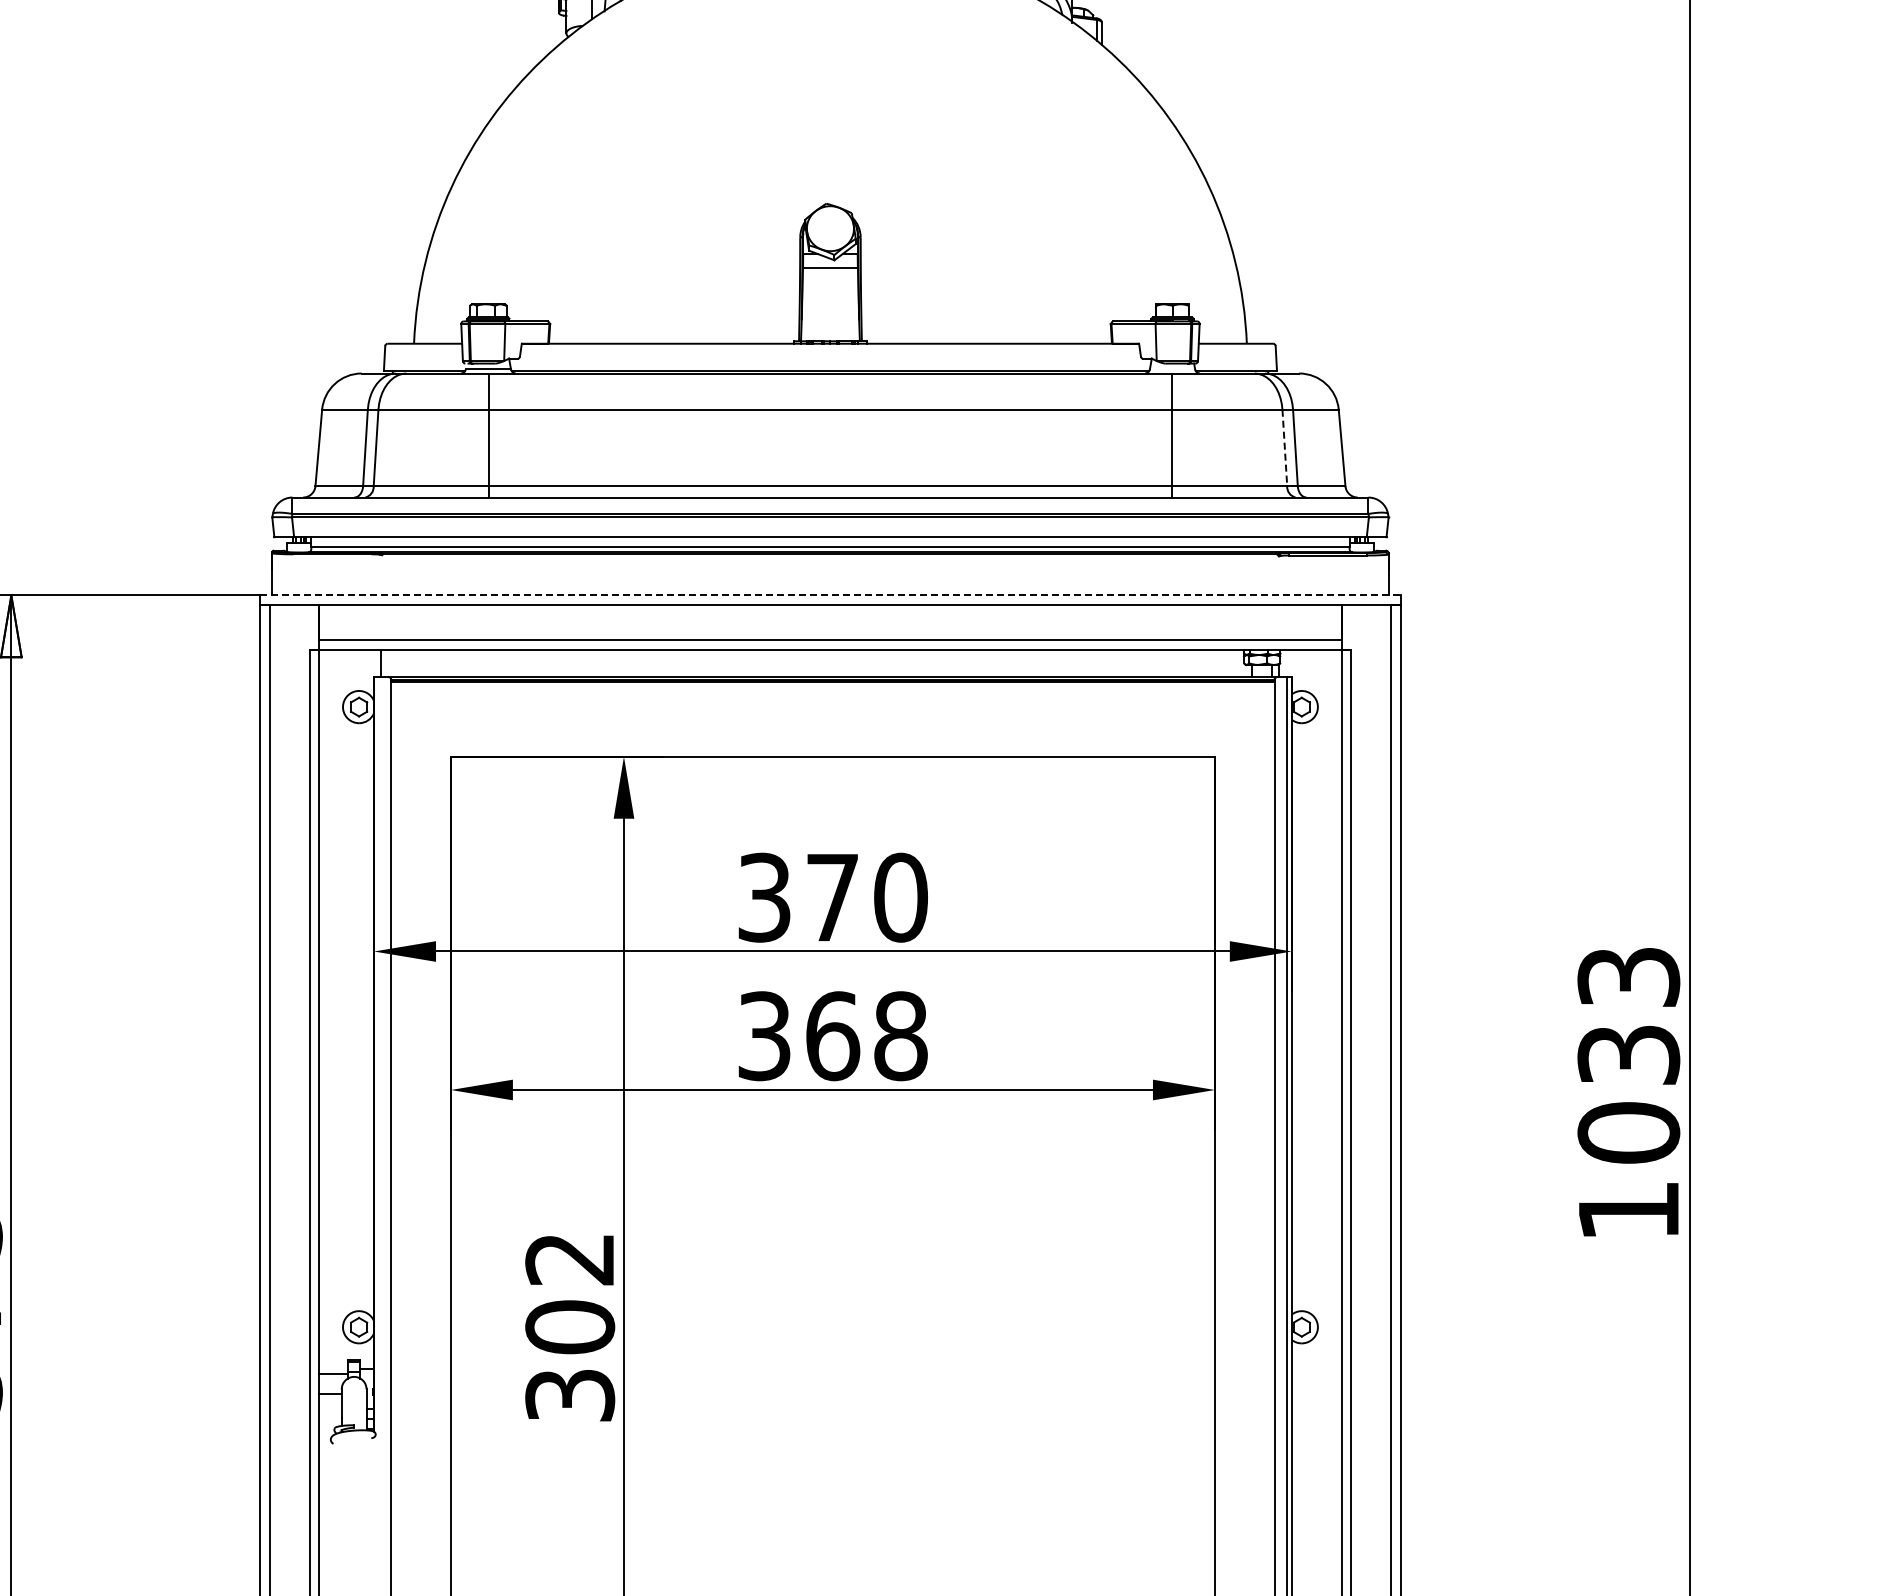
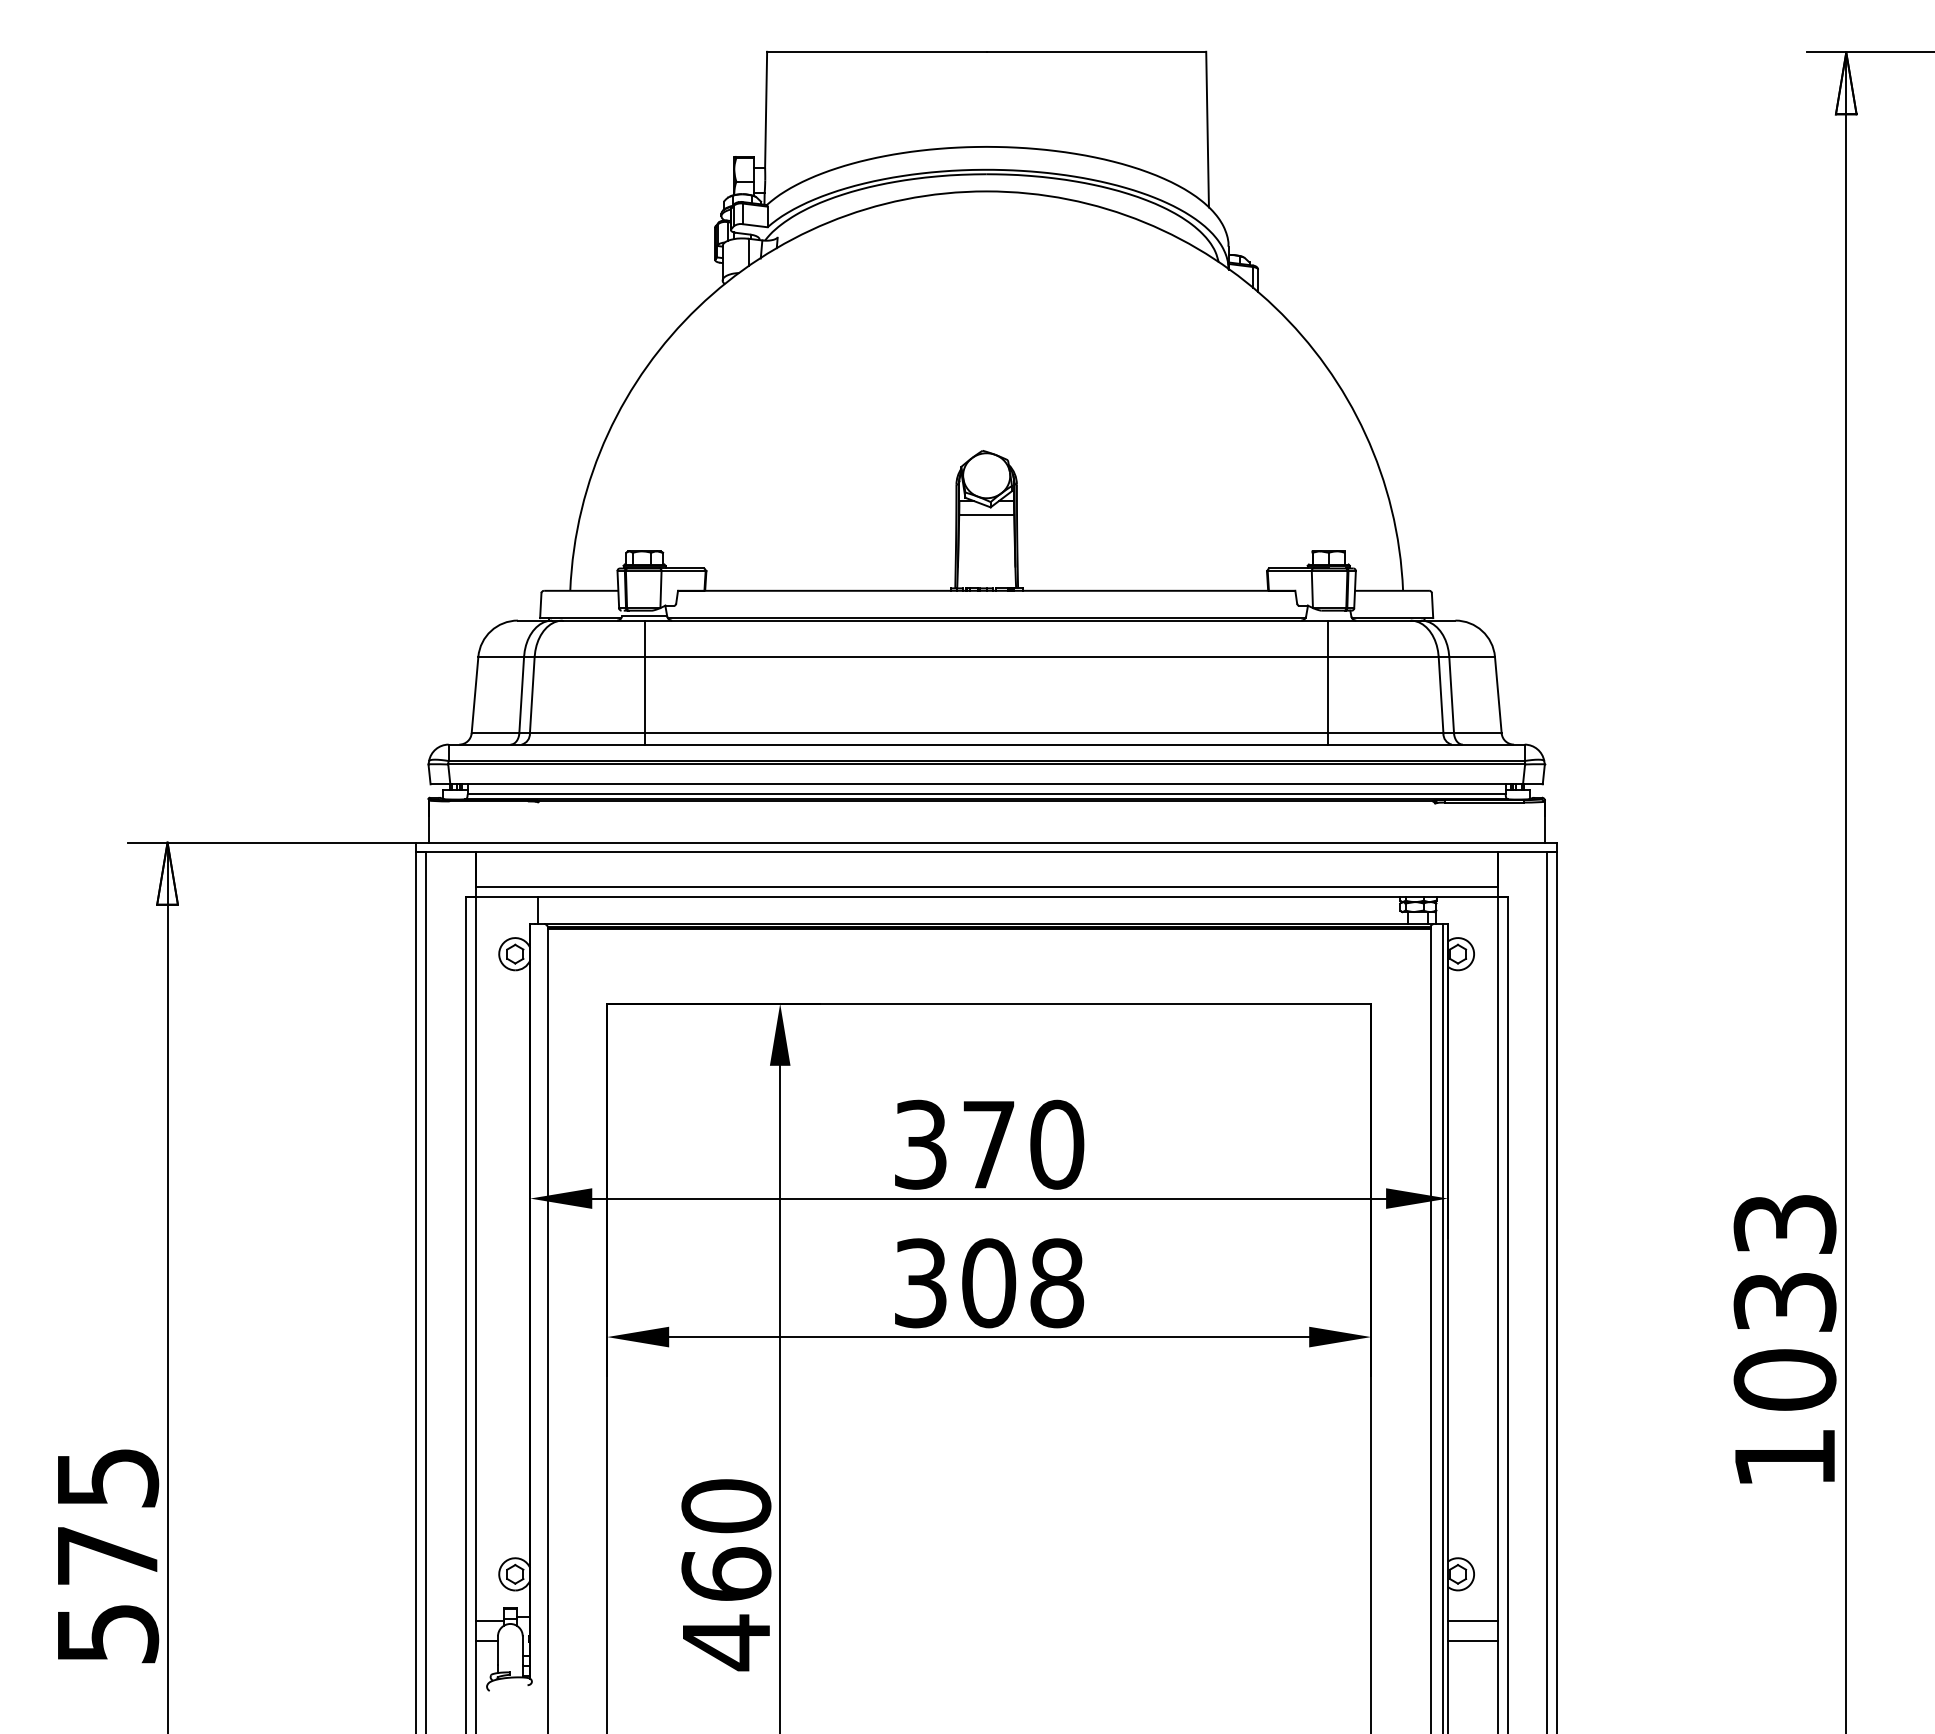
line: (1285, 448) -> (1441, 695), dashed -> solid
line: (830, 595) -> (986, 842), dashed -> solid
text: (833, 1036) -> (989, 1283), 368 -> 308
text: (570, 1328) -> (726, 1575), 302 -> 460
line: (1316, 1374) -> (1472, 1621), added
line: (1316, 1394) -> (1472, 1641), added

